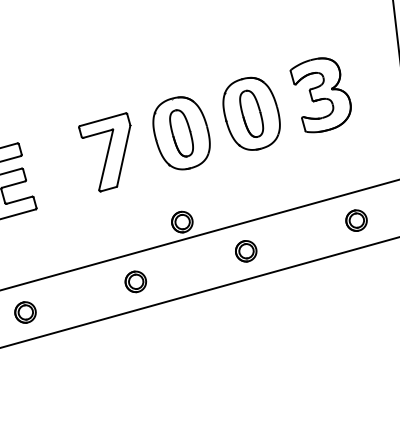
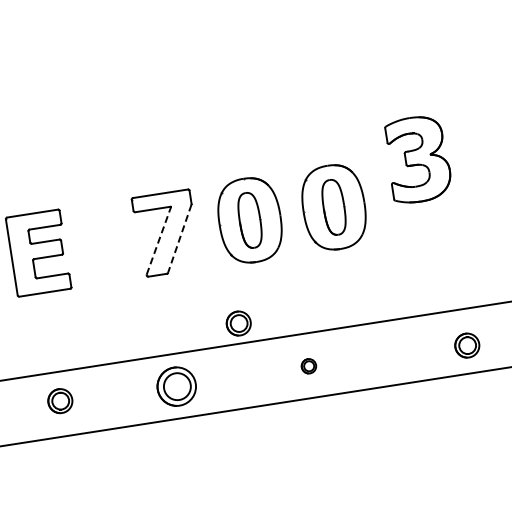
part: (321, 94) -> (417, 159), moved
line: (123, 156) -> (179, 239), solid -> dashed
line: (105, 159) -> (158, 240), solid -> dashed
part: (356, 220) -> (467, 345), moved
part: (245, 251) -> (308, 366), size x0.6
part: (135, 281) -> (176, 386), size x1.6
part: (25, 312) -> (60, 401), moved

